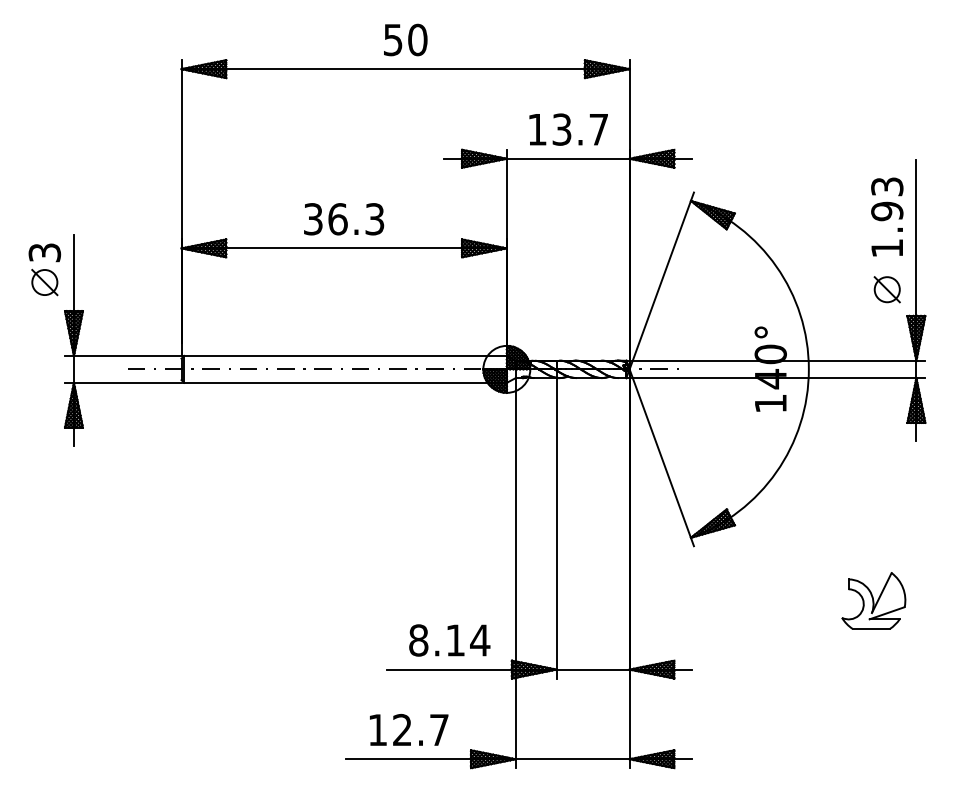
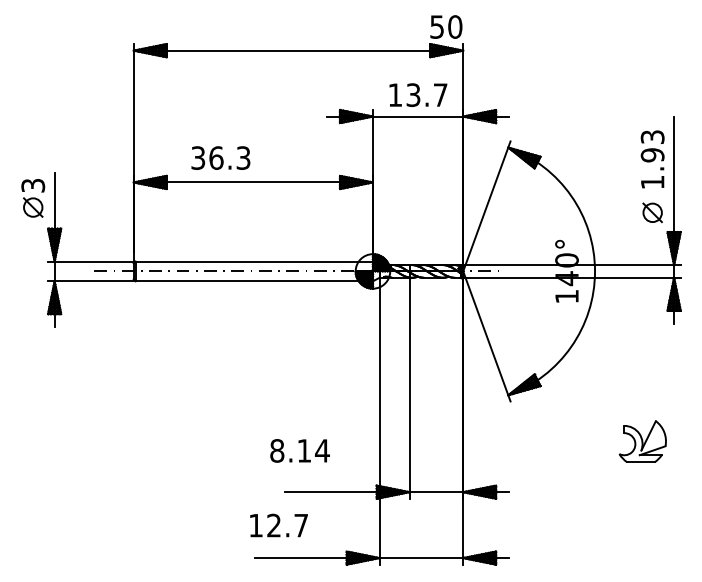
text: (405, 39) -> (446, 26), moved
text: (344, 219) -> (221, 158), moved
text: (449, 640) -> (299, 450), moved
text: (409, 729) -> (279, 525), moved

